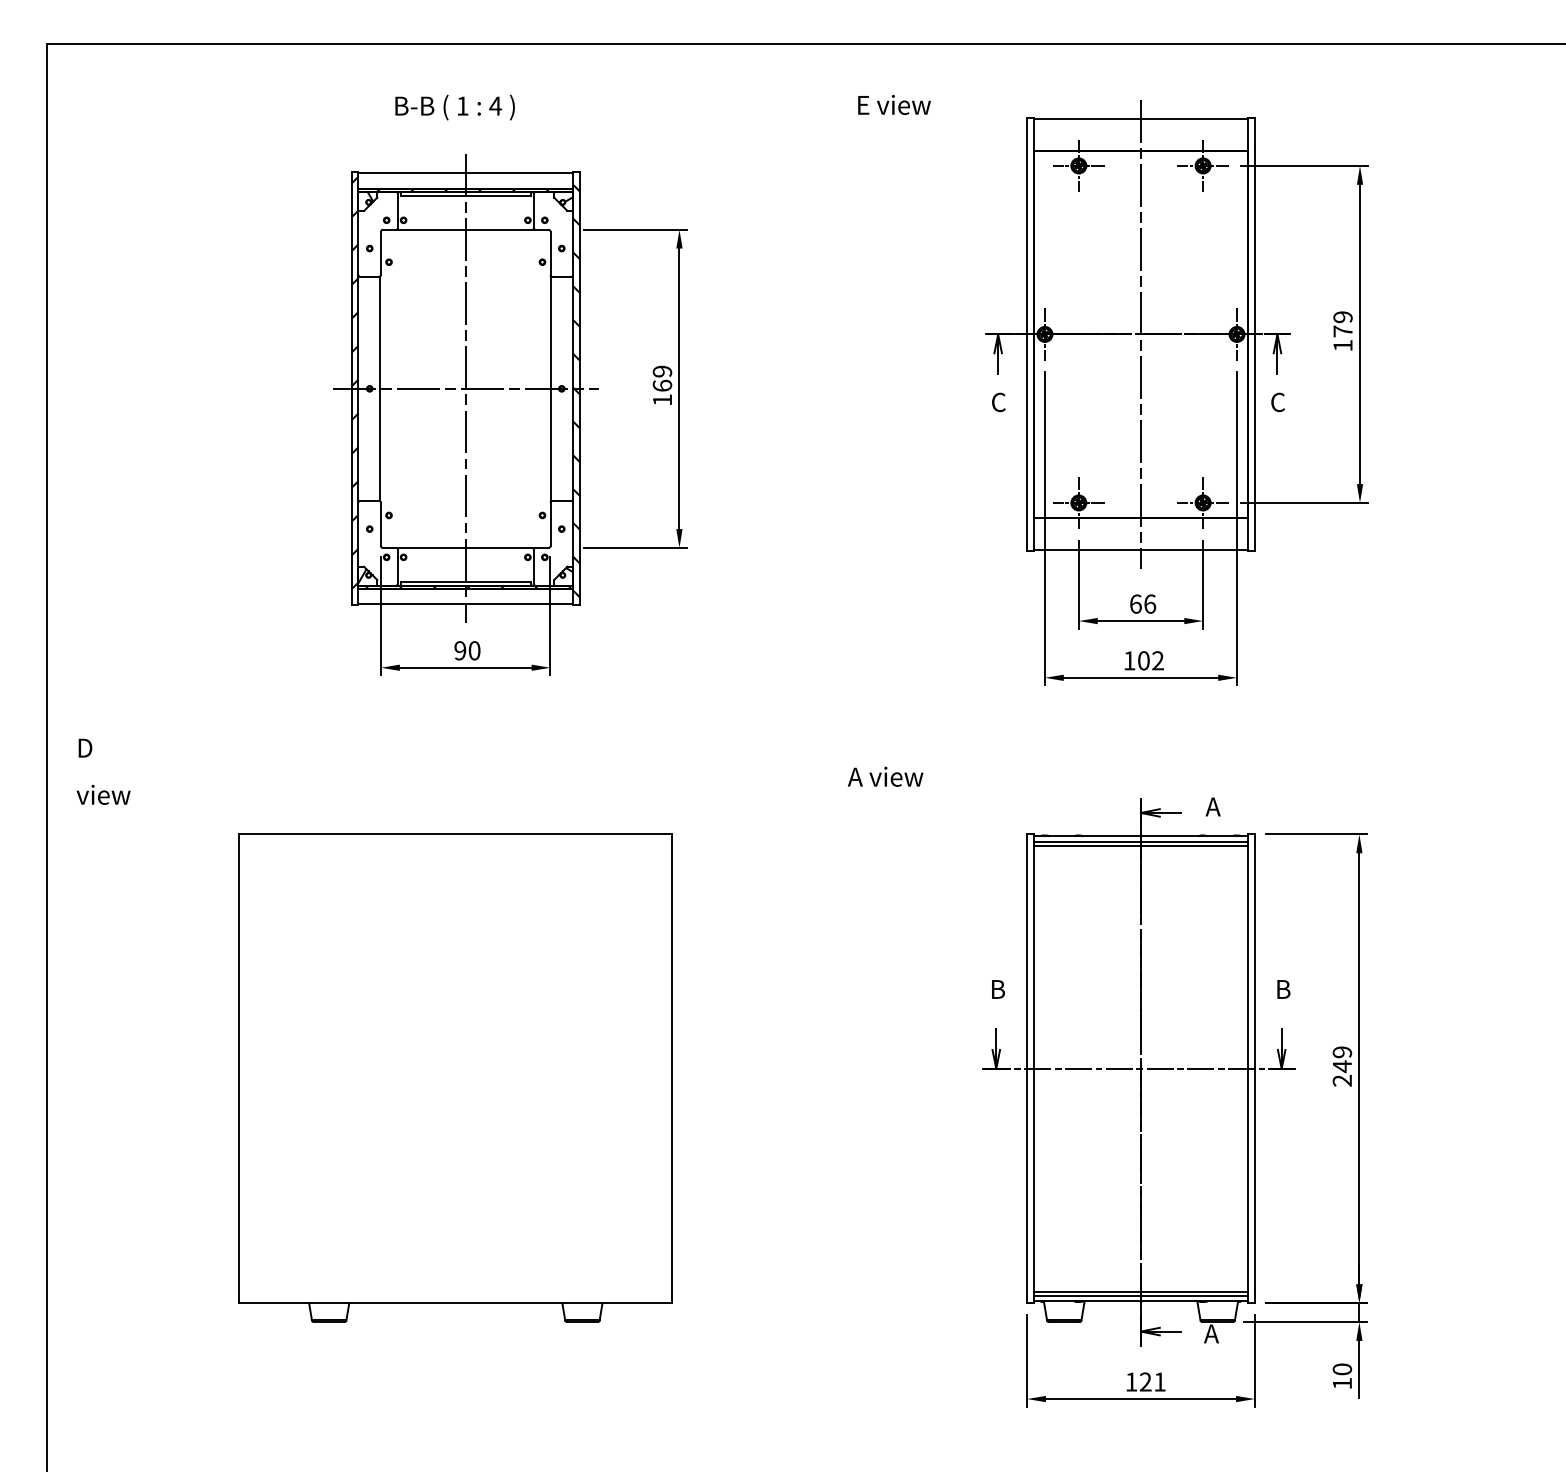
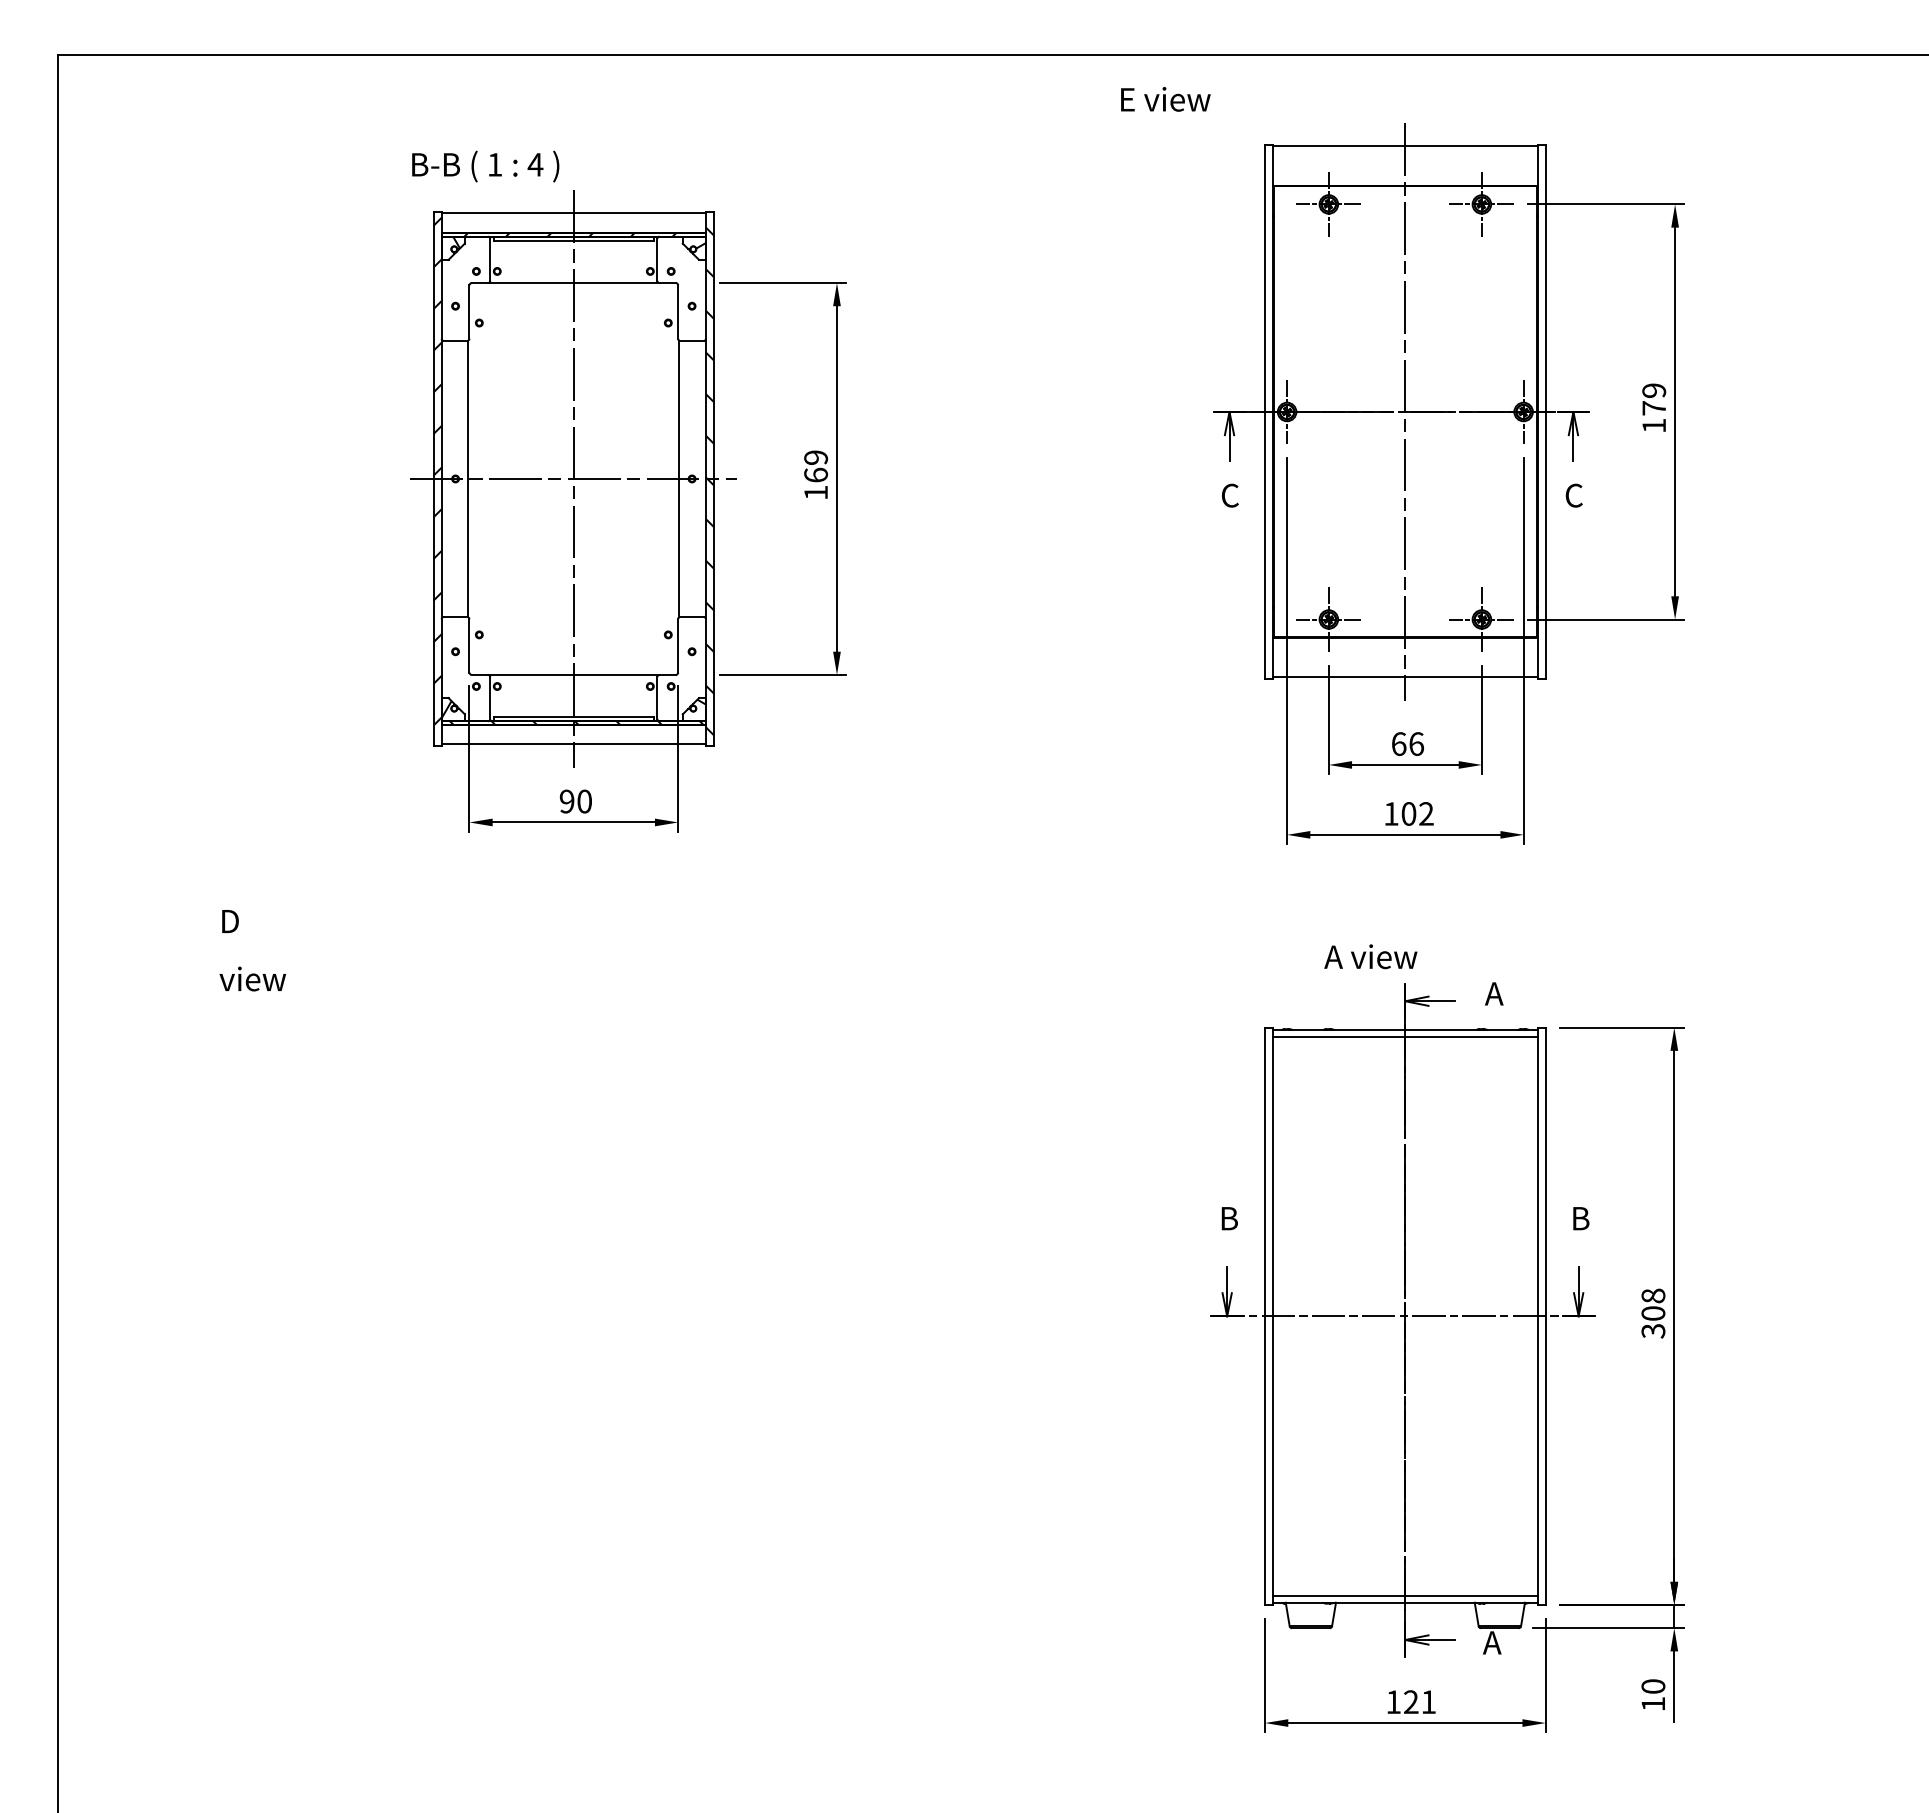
text: (894, 105) -> (1165, 99), moved
text: (454, 107) -> (485, 166), moved
text: (103, 771) -> (252, 950), moved
text: (885, 776) -> (1370, 956), moved
line: (1141, 845) -> (1405, 1041), removed
text: (1342, 1066) -> (1653, 1313), 249 -> 308
part: (455, 1077) -> (561, 1327), removed
line: (1141, 1292) -> (1405, 1591), removed

